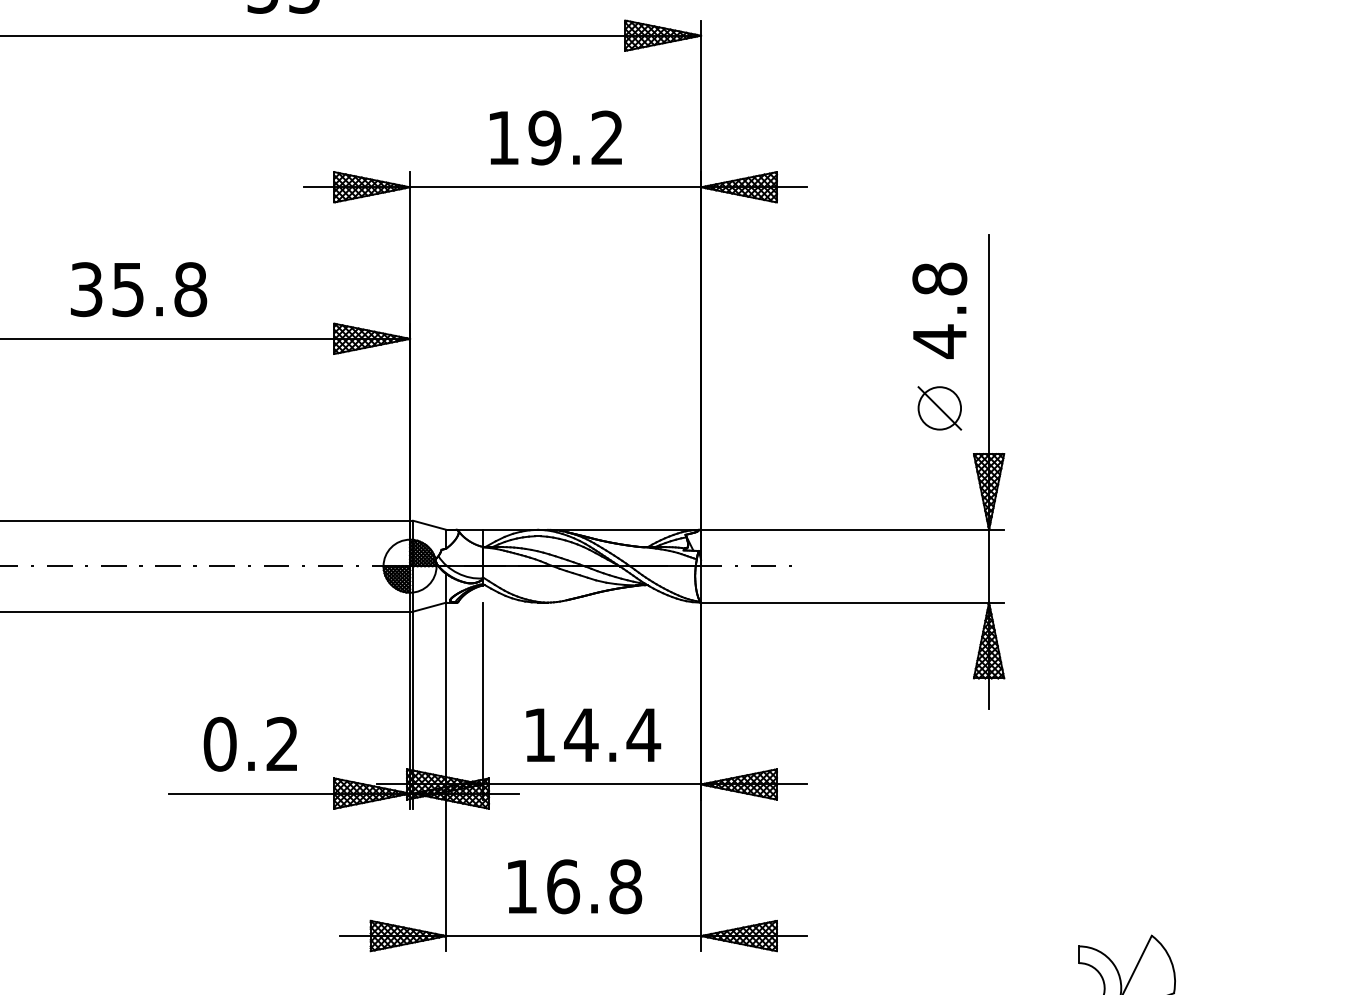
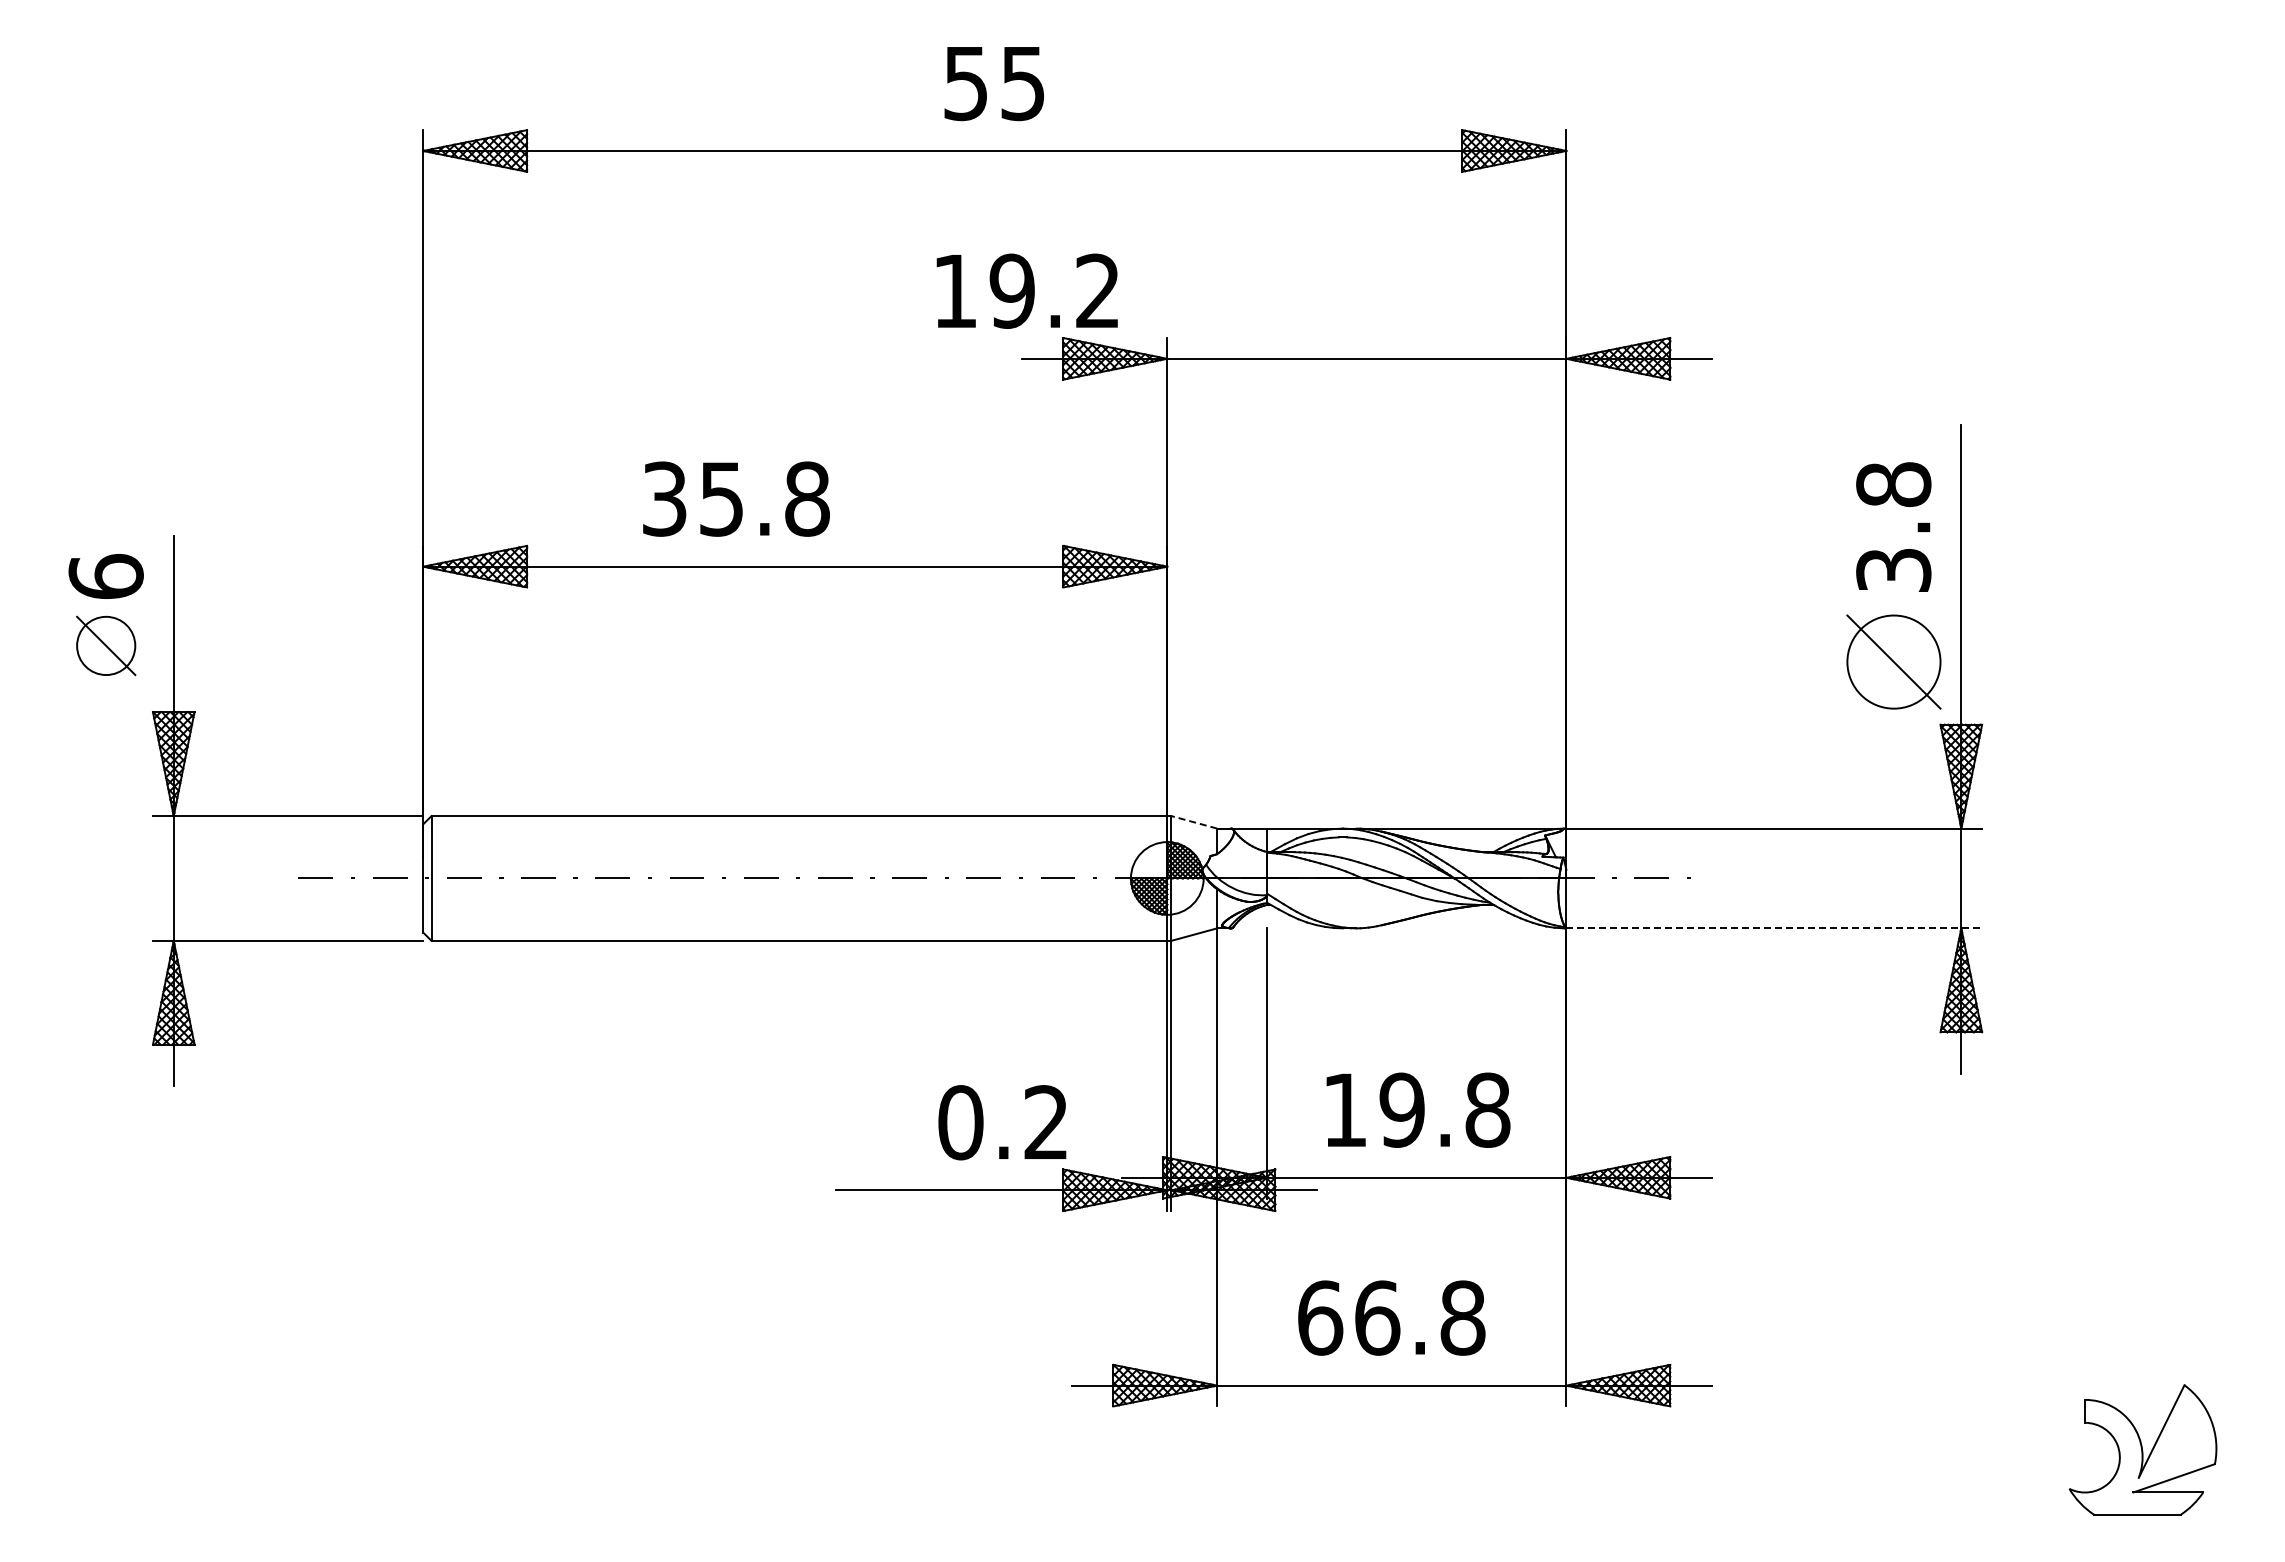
text: (555, 137) -> (1026, 290), moved
text: (138, 289) -> (736, 498), moved
text: (939, 341) -> (1893, 570), 4.8 -> 3.8
part: (939, 408) -> (1893, 661), size x1.6
line: (429, 525) -> (1194, 822), solid -> dashed
line: (852, 602) -> (1774, 928), solid -> dashed
text: (612, 734) -> (1444, 1109), 14.4 -> 19.8
text: (250, 744) -> (1002, 1122), moved
text: (521, 886) -> (1320, 1317), 16.8 -> 66.8

